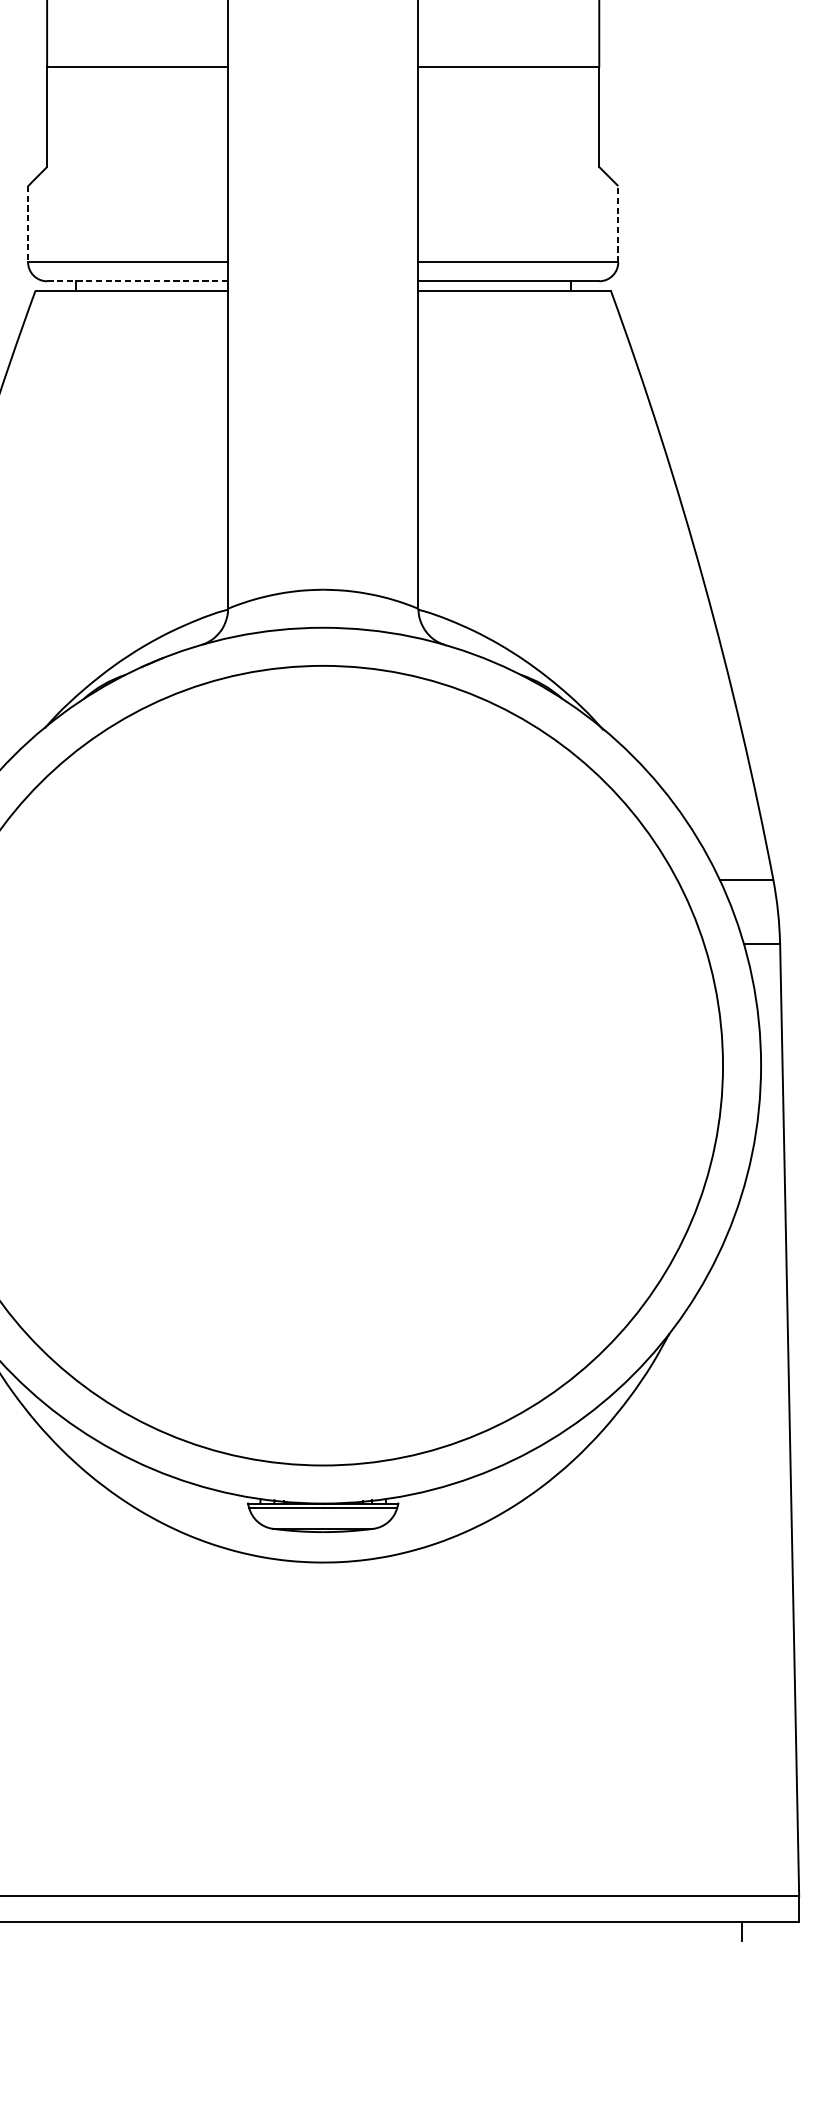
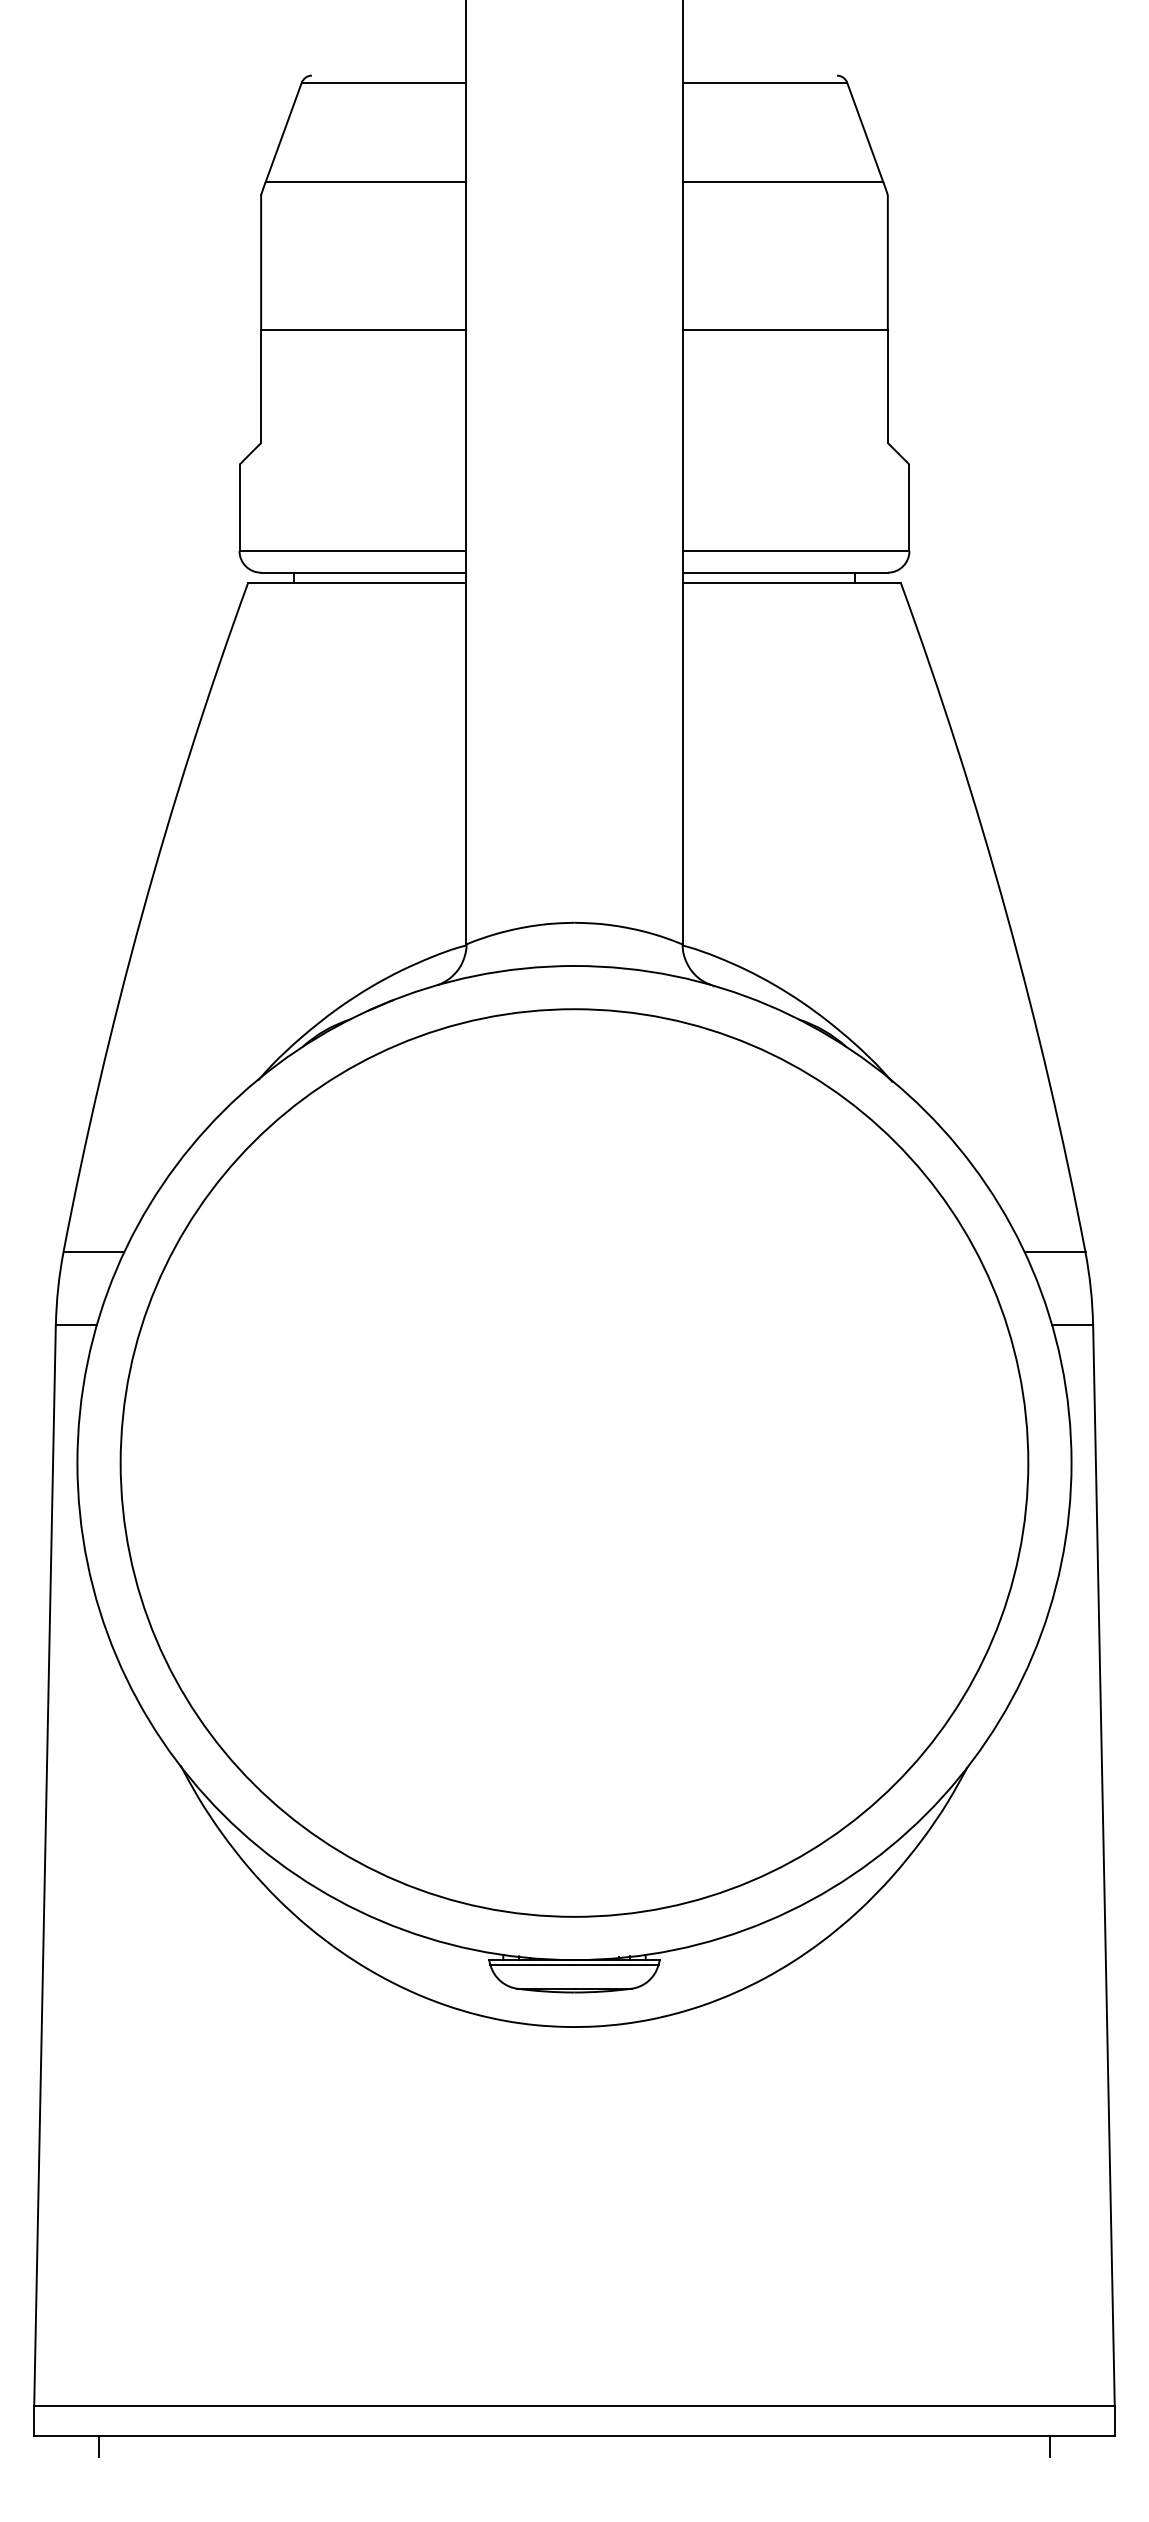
line: (618, 223) -> (909, 507), dashed -> solid
line: (28, 224) -> (239, 508), dashed -> solid
line: (137, 281) -> (363, 572), dashed -> solid

